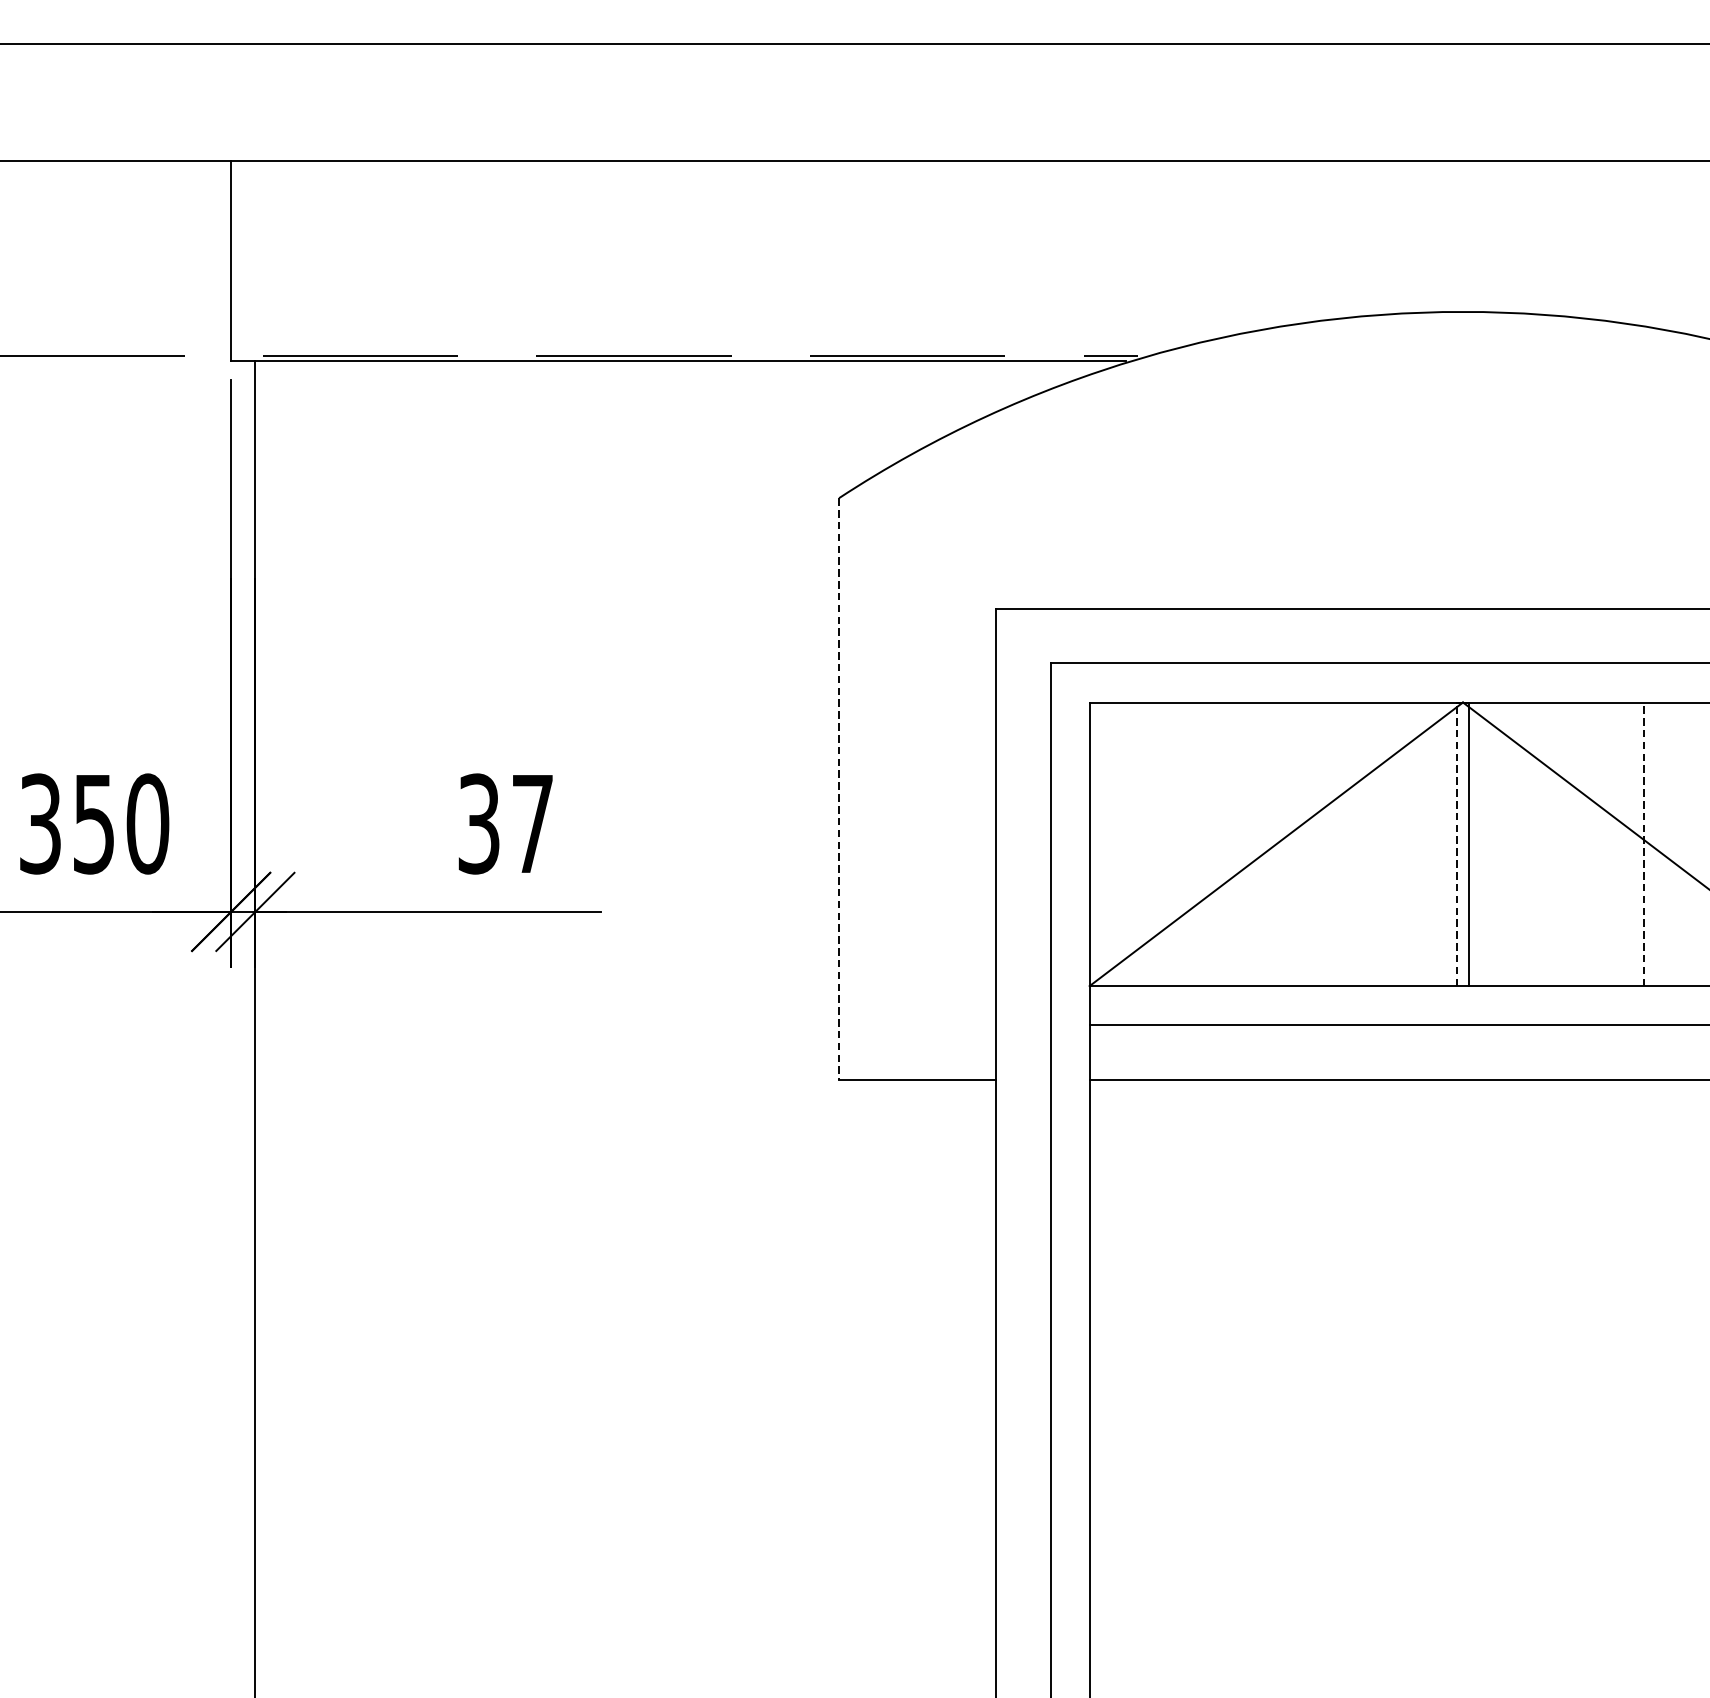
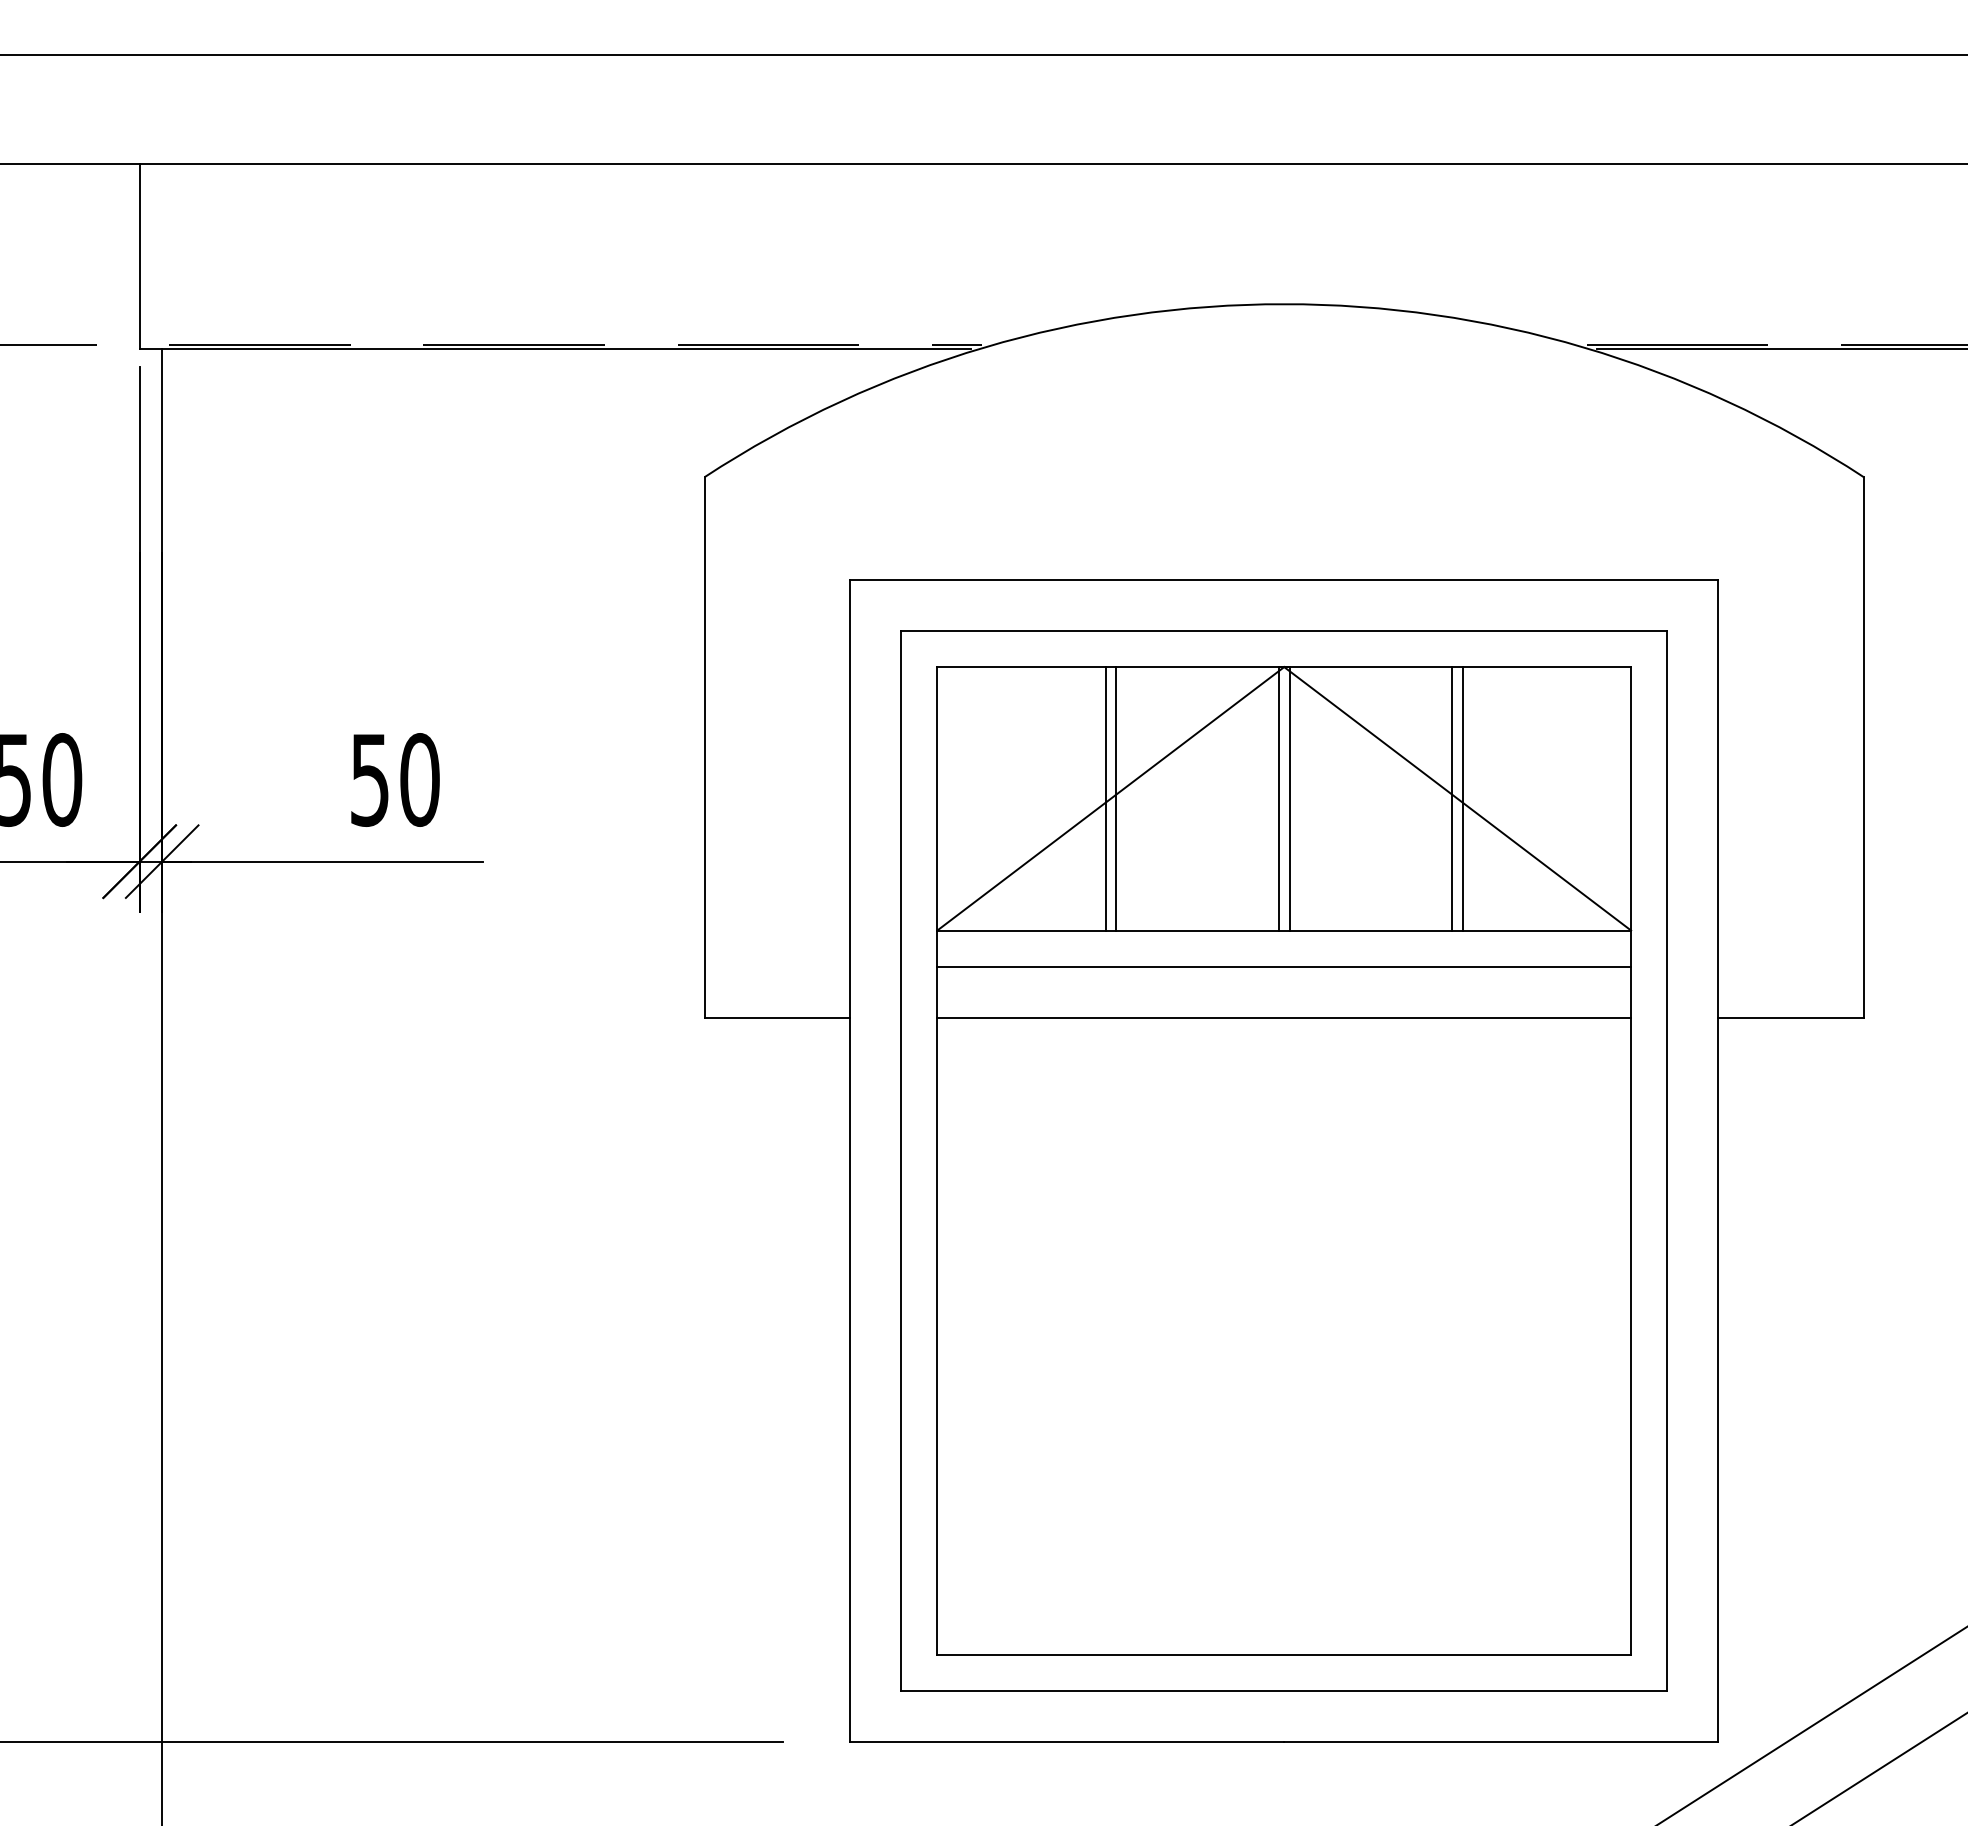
line: (839, 789) -> (704, 747), dashed -> solid
text: (506, 823) -> (395, 779), 37 -> 50
line: (1270, 843) -> (1105, 798), added
line: (1282, 843) -> (1116, 798), added
line: (1456, 843) -> (1278, 798), dashed -> solid
line: (1643, 843) -> (1451, 798), dashed -> solid
line: (1654, 843) -> (1462, 798), added

